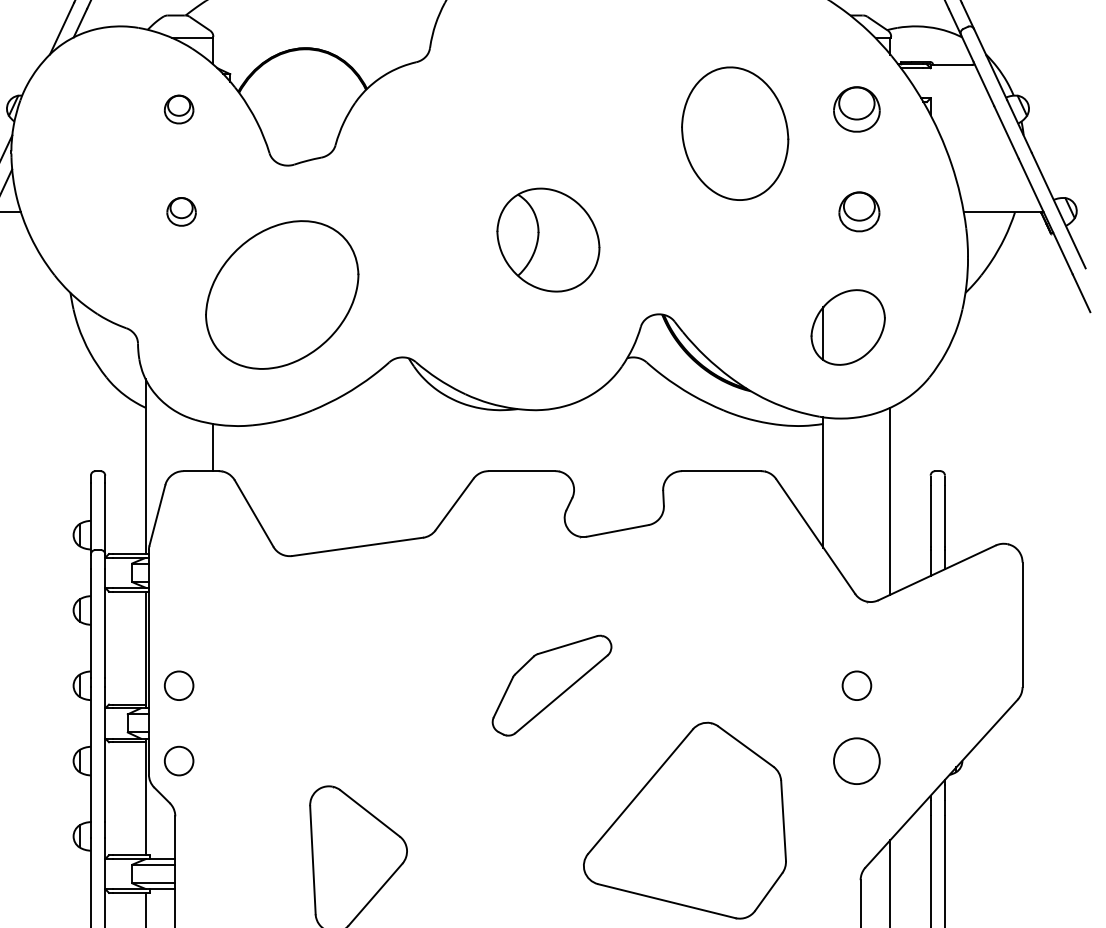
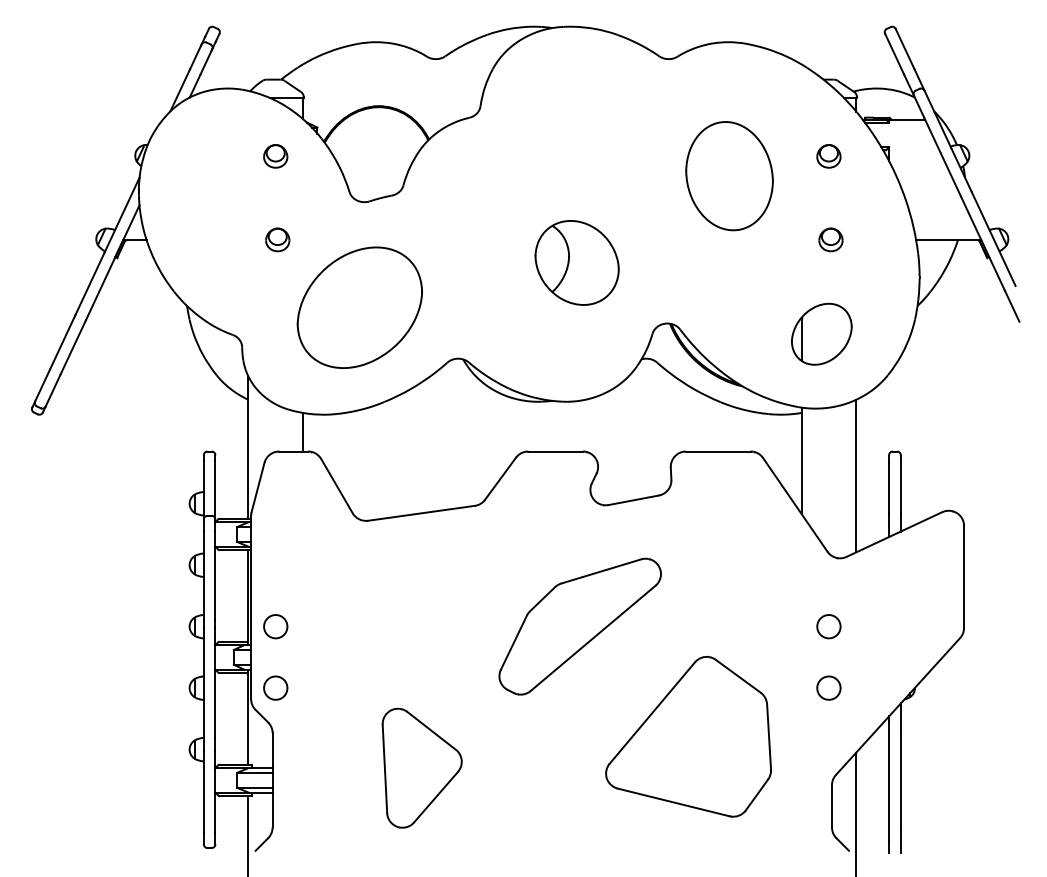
part: (856, 109) -> (828, 156), size x0.62
part: (858, 211) -> (830, 239), size x0.71
part: (551, 685) -> (579, 626), size x1.67
circle: (856, 760) -> (828, 687), size x0.62

